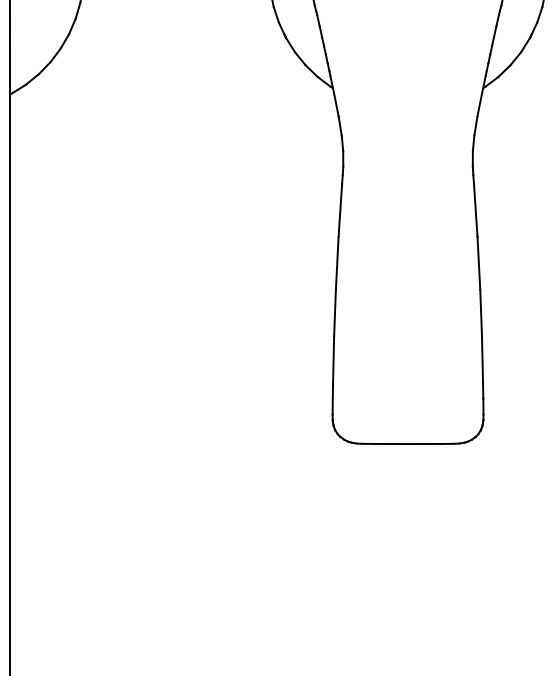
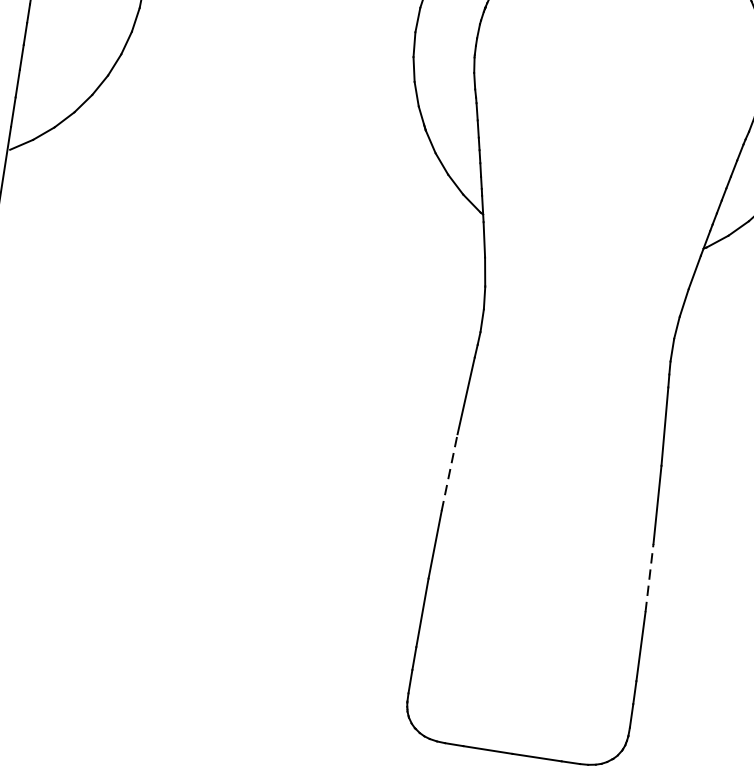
line: (337, 262) -> (450, 471), solid -> dashed
line: (481, 312) -> (650, 577), solid -> dashed

